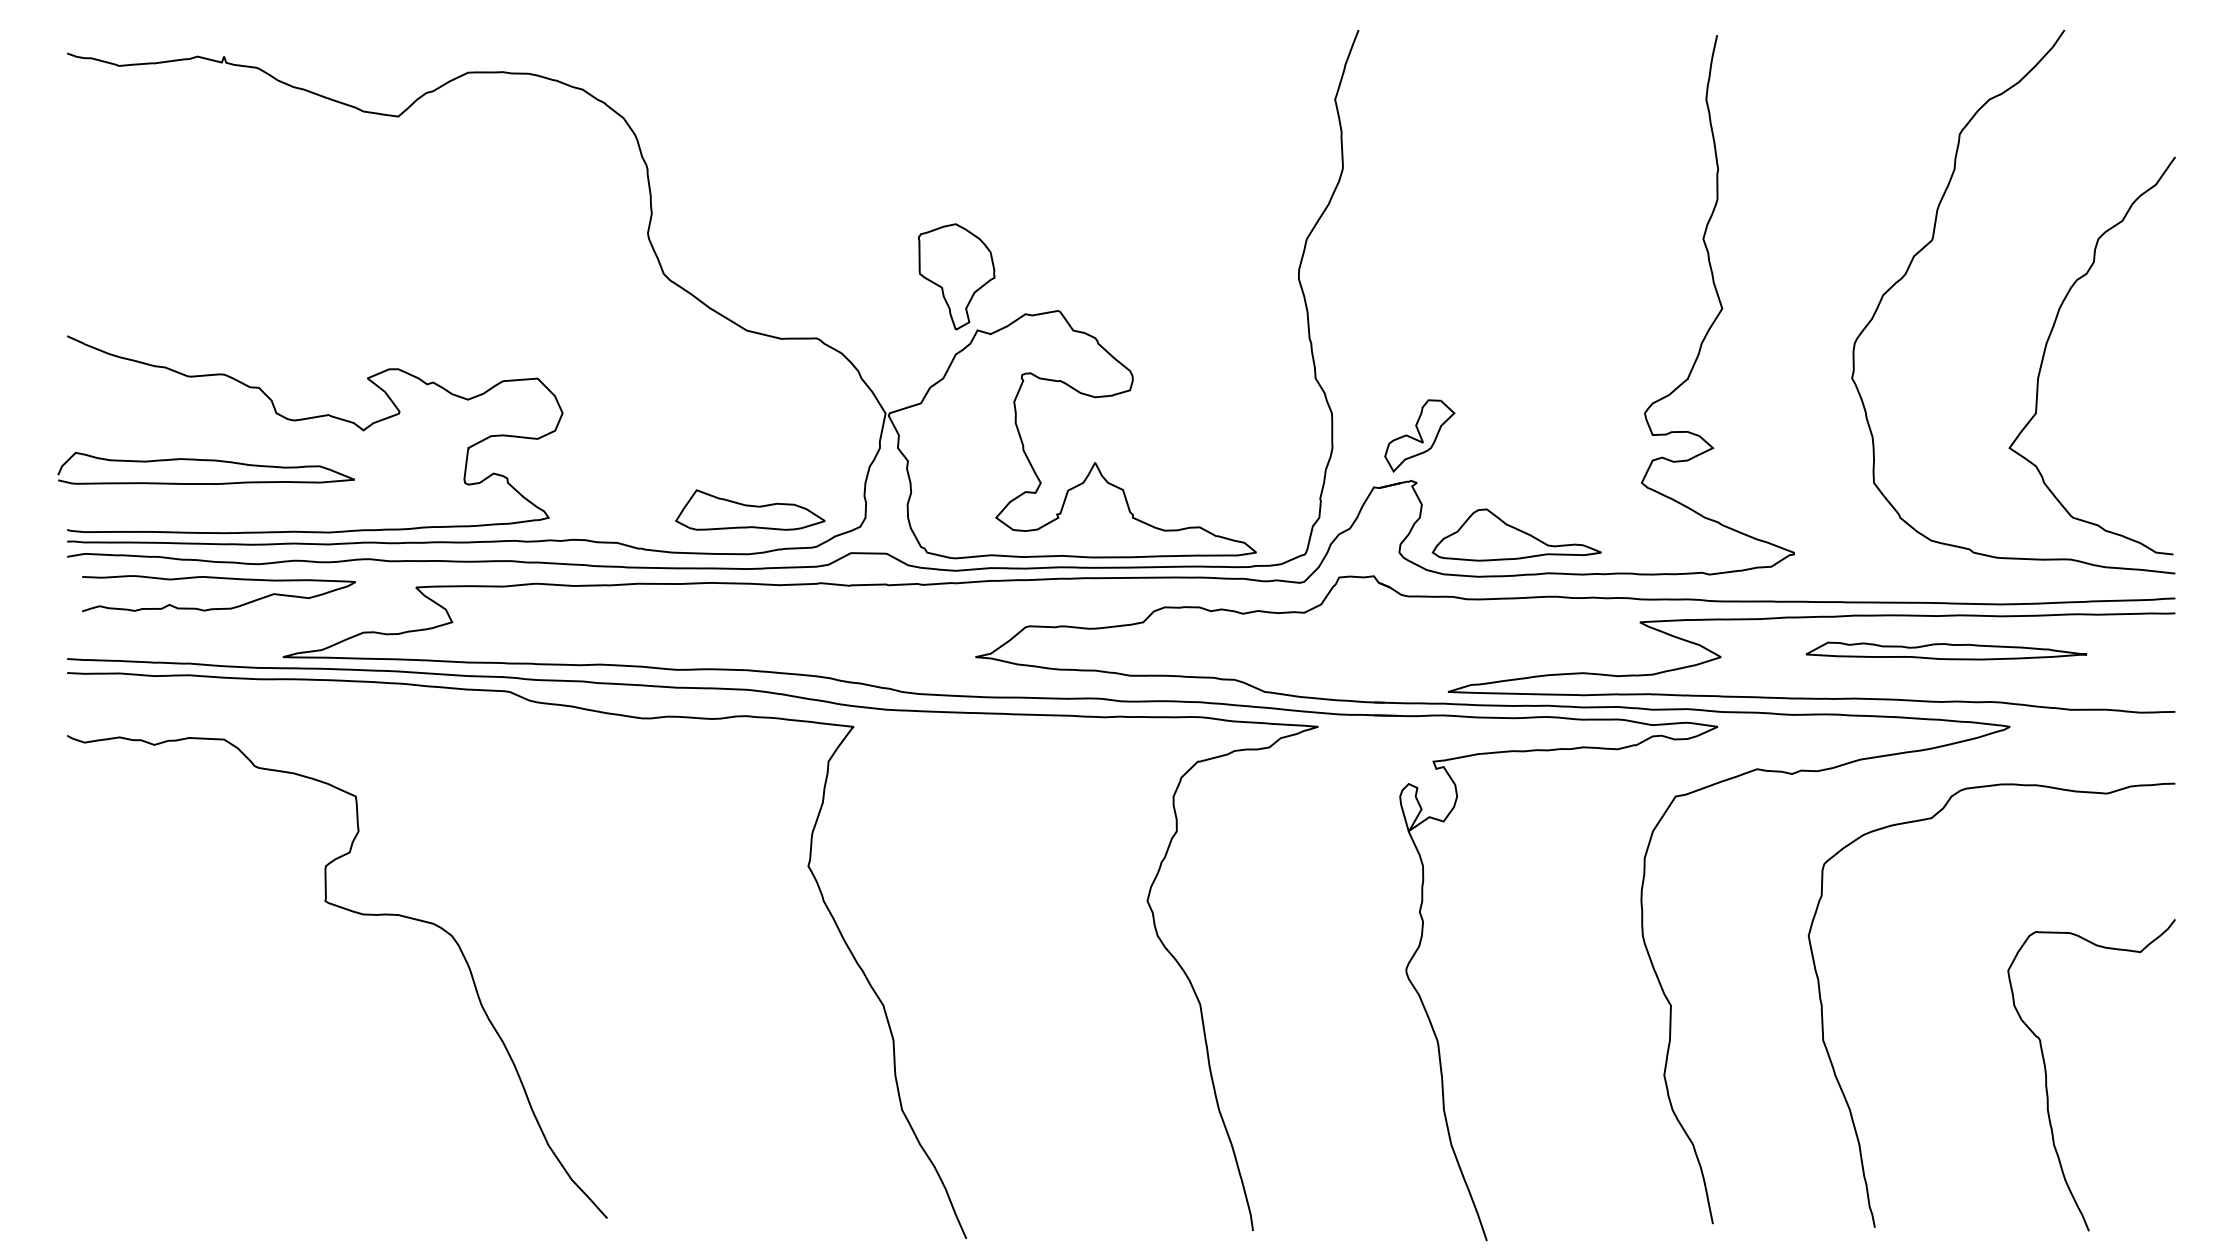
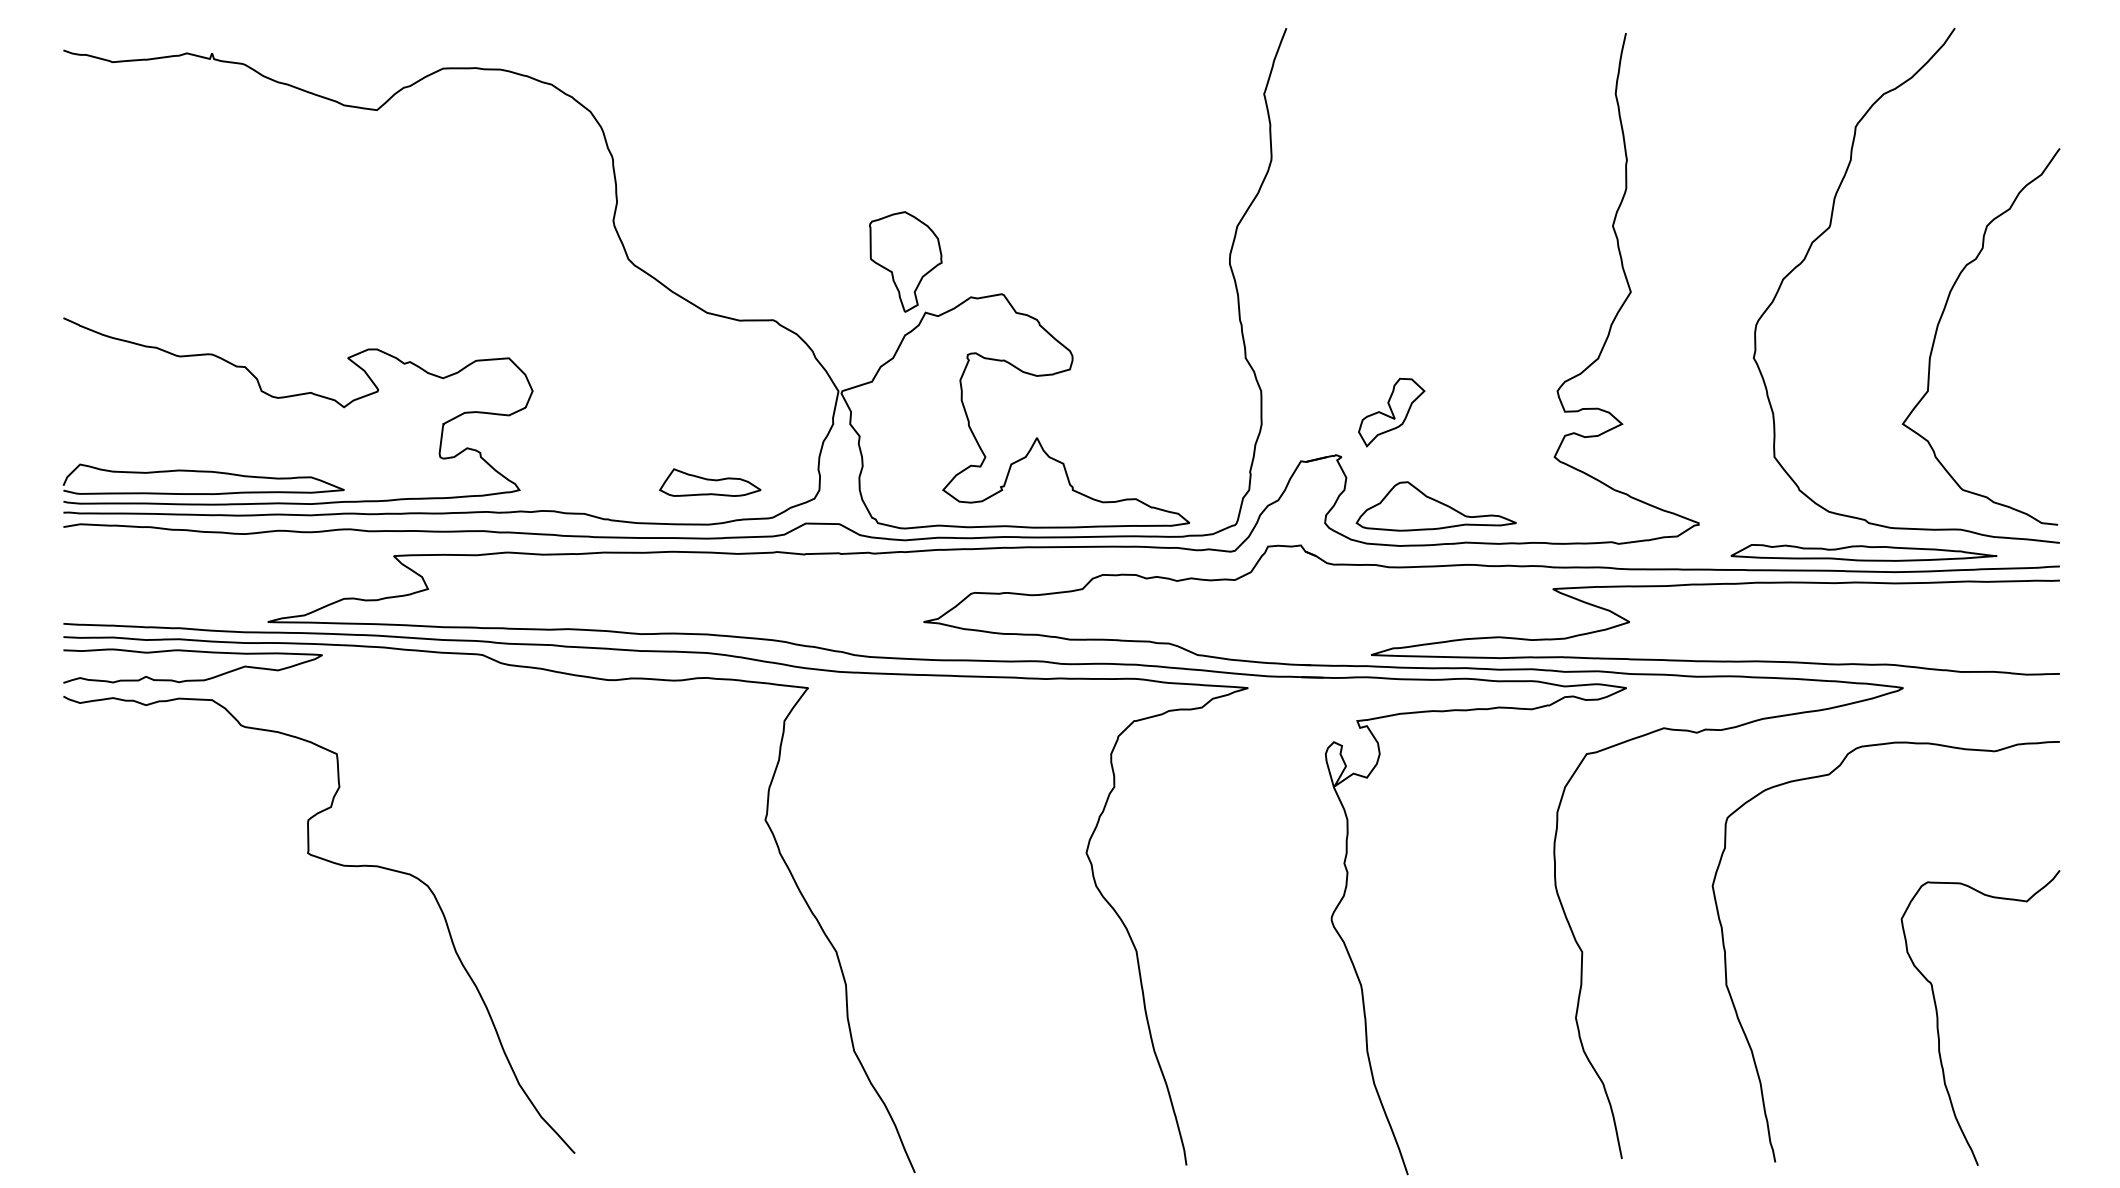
part: (1419, 435) -> (1391, 412), moved
part: (205, 467) -> (202, 478), moved
part: (749, 509) -> (709, 482), size x0.71
curve: (223, 579) -> (197, 652), moved
part: (1946, 650) -> (1864, 552), moved

